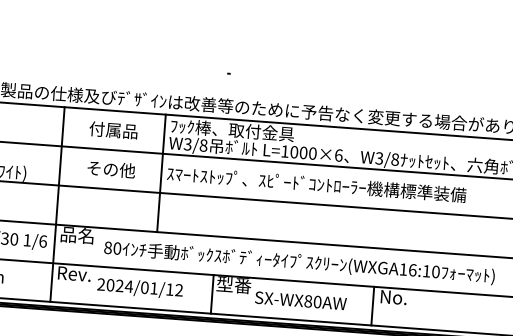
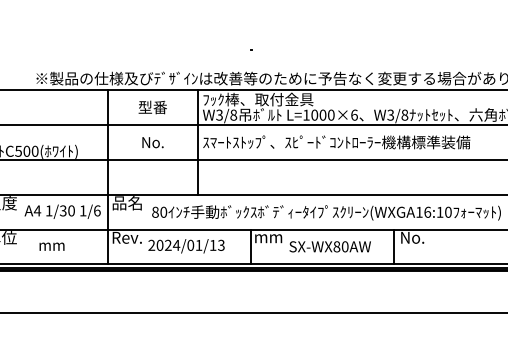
text: (113, 130) -> (152, 107), 付属品 -> 型番
text: (111, 169) -> (153, 142), その他 -> No.
text: (233, 285) -> (269, 237), 型番 -> mm
text: (179, 290) -> (221, 245), 2024/01/12 -> 2024/01/13

